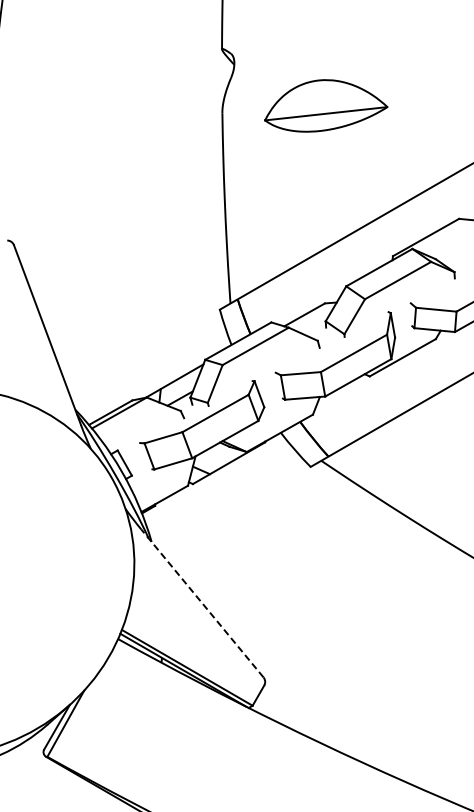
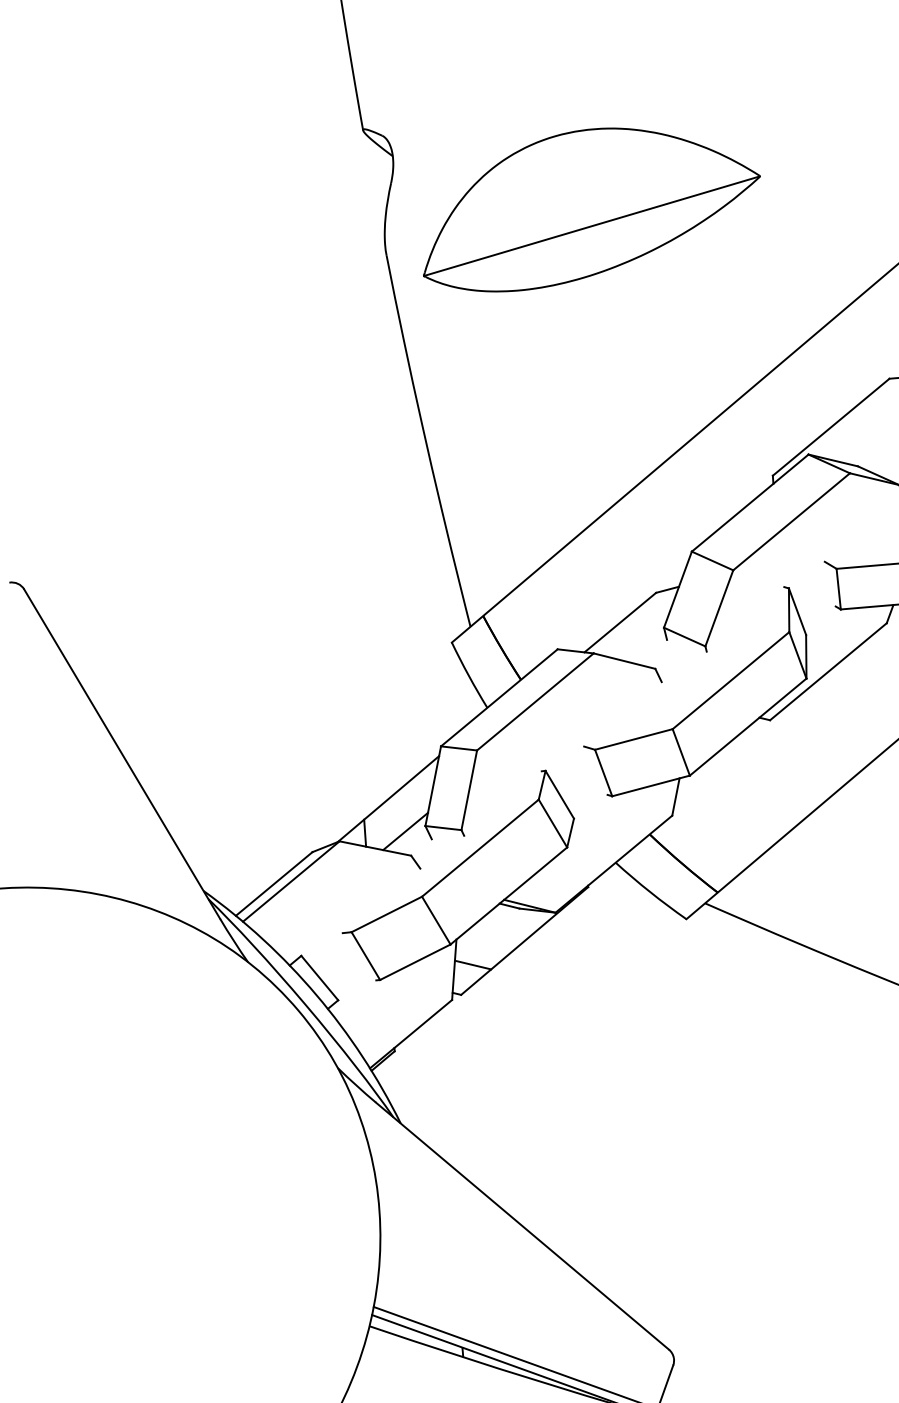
part: (326, 105) -> (588, 203), size x1.43
line: (202, 603) -> (522, 1226), dashed -> solid

